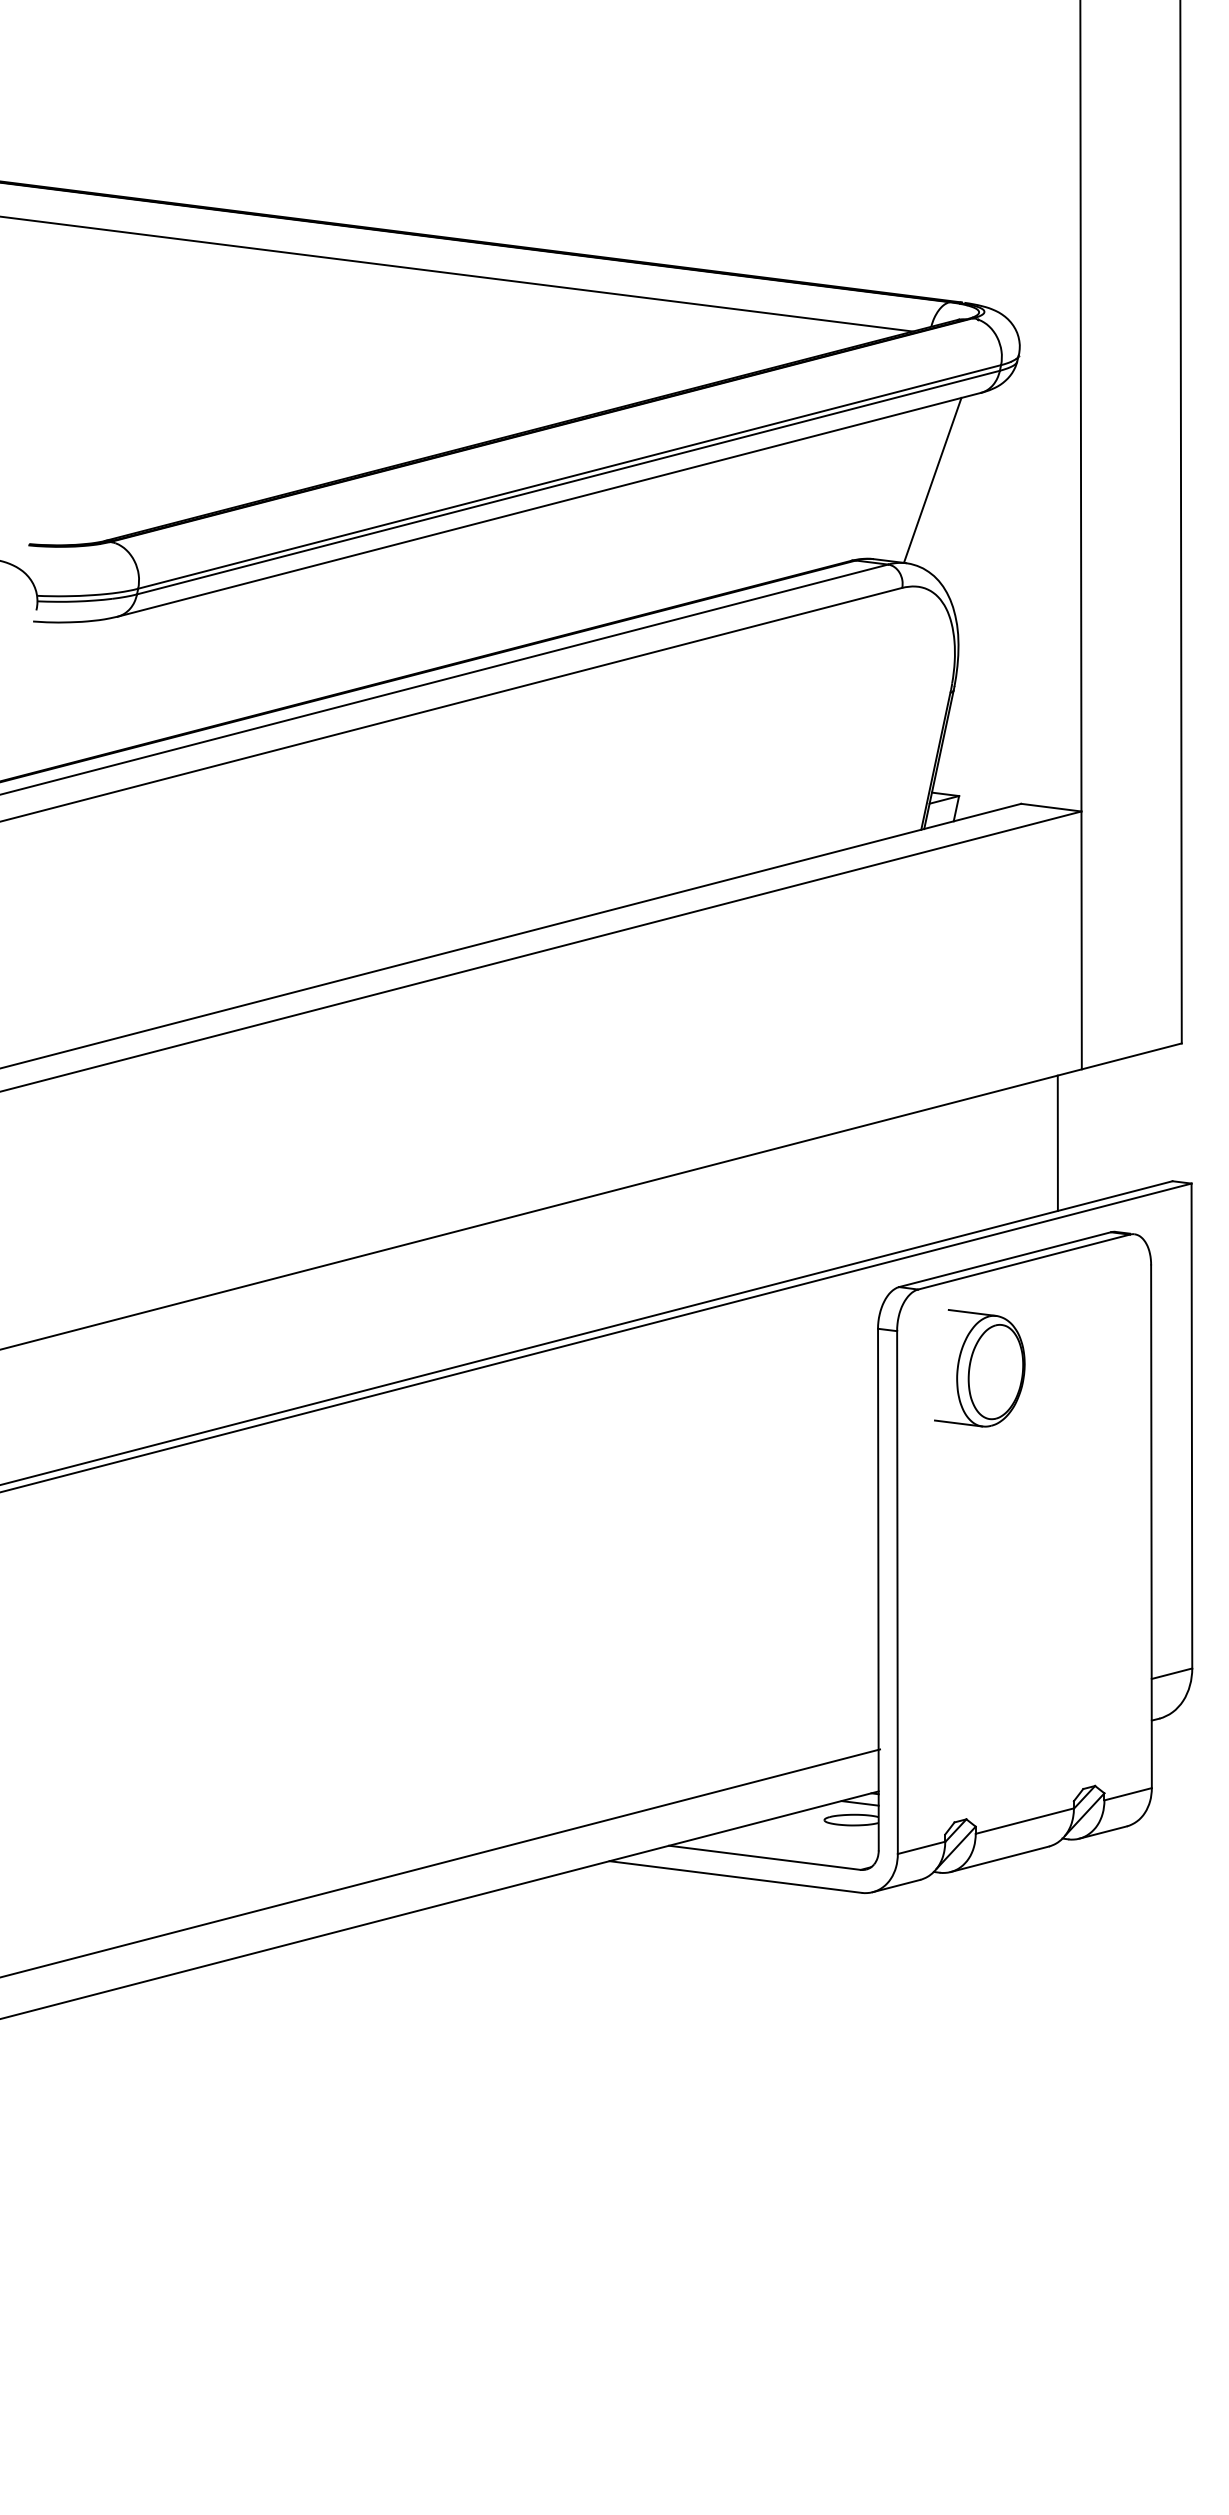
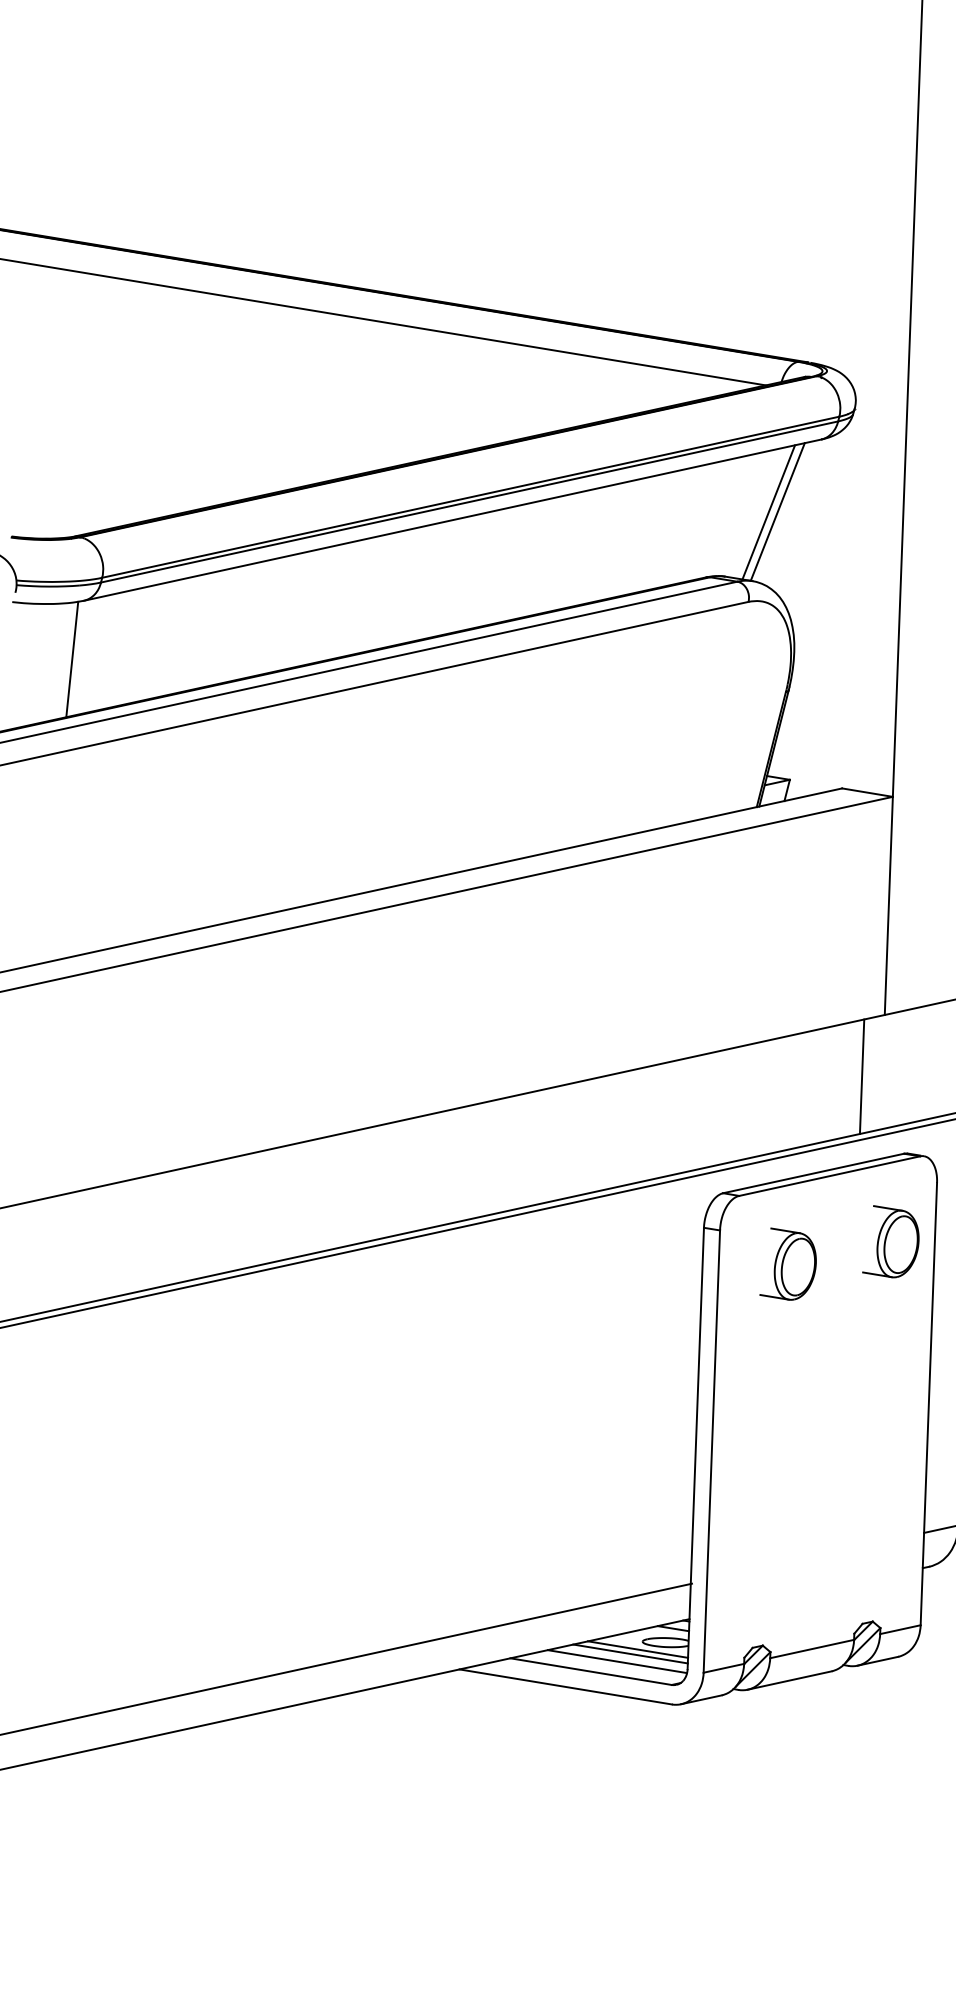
line: (922, 480) -> (769, 511), added
line: (106, 686) -> (72, 659), added
part: (1099, 1336) -> (891, 1241), added
part: (979, 1367) -> (788, 1263), size x0.71
line: (818, 1829) -> (637, 1649), added
line: (810, 1834) -> (630, 1653), added
line: (795, 1844) -> (617, 1661), added

